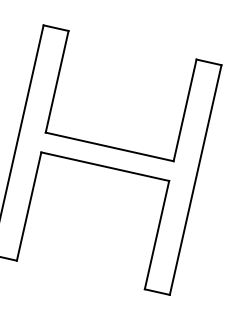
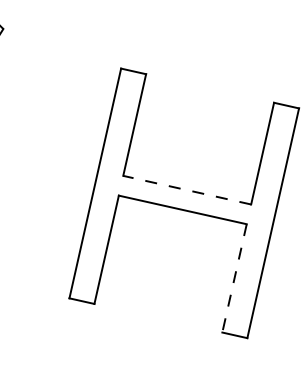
line: (109, 147) -> (187, 190), solid -> dashed
line: (156, 235) -> (234, 278), solid -> dashed

